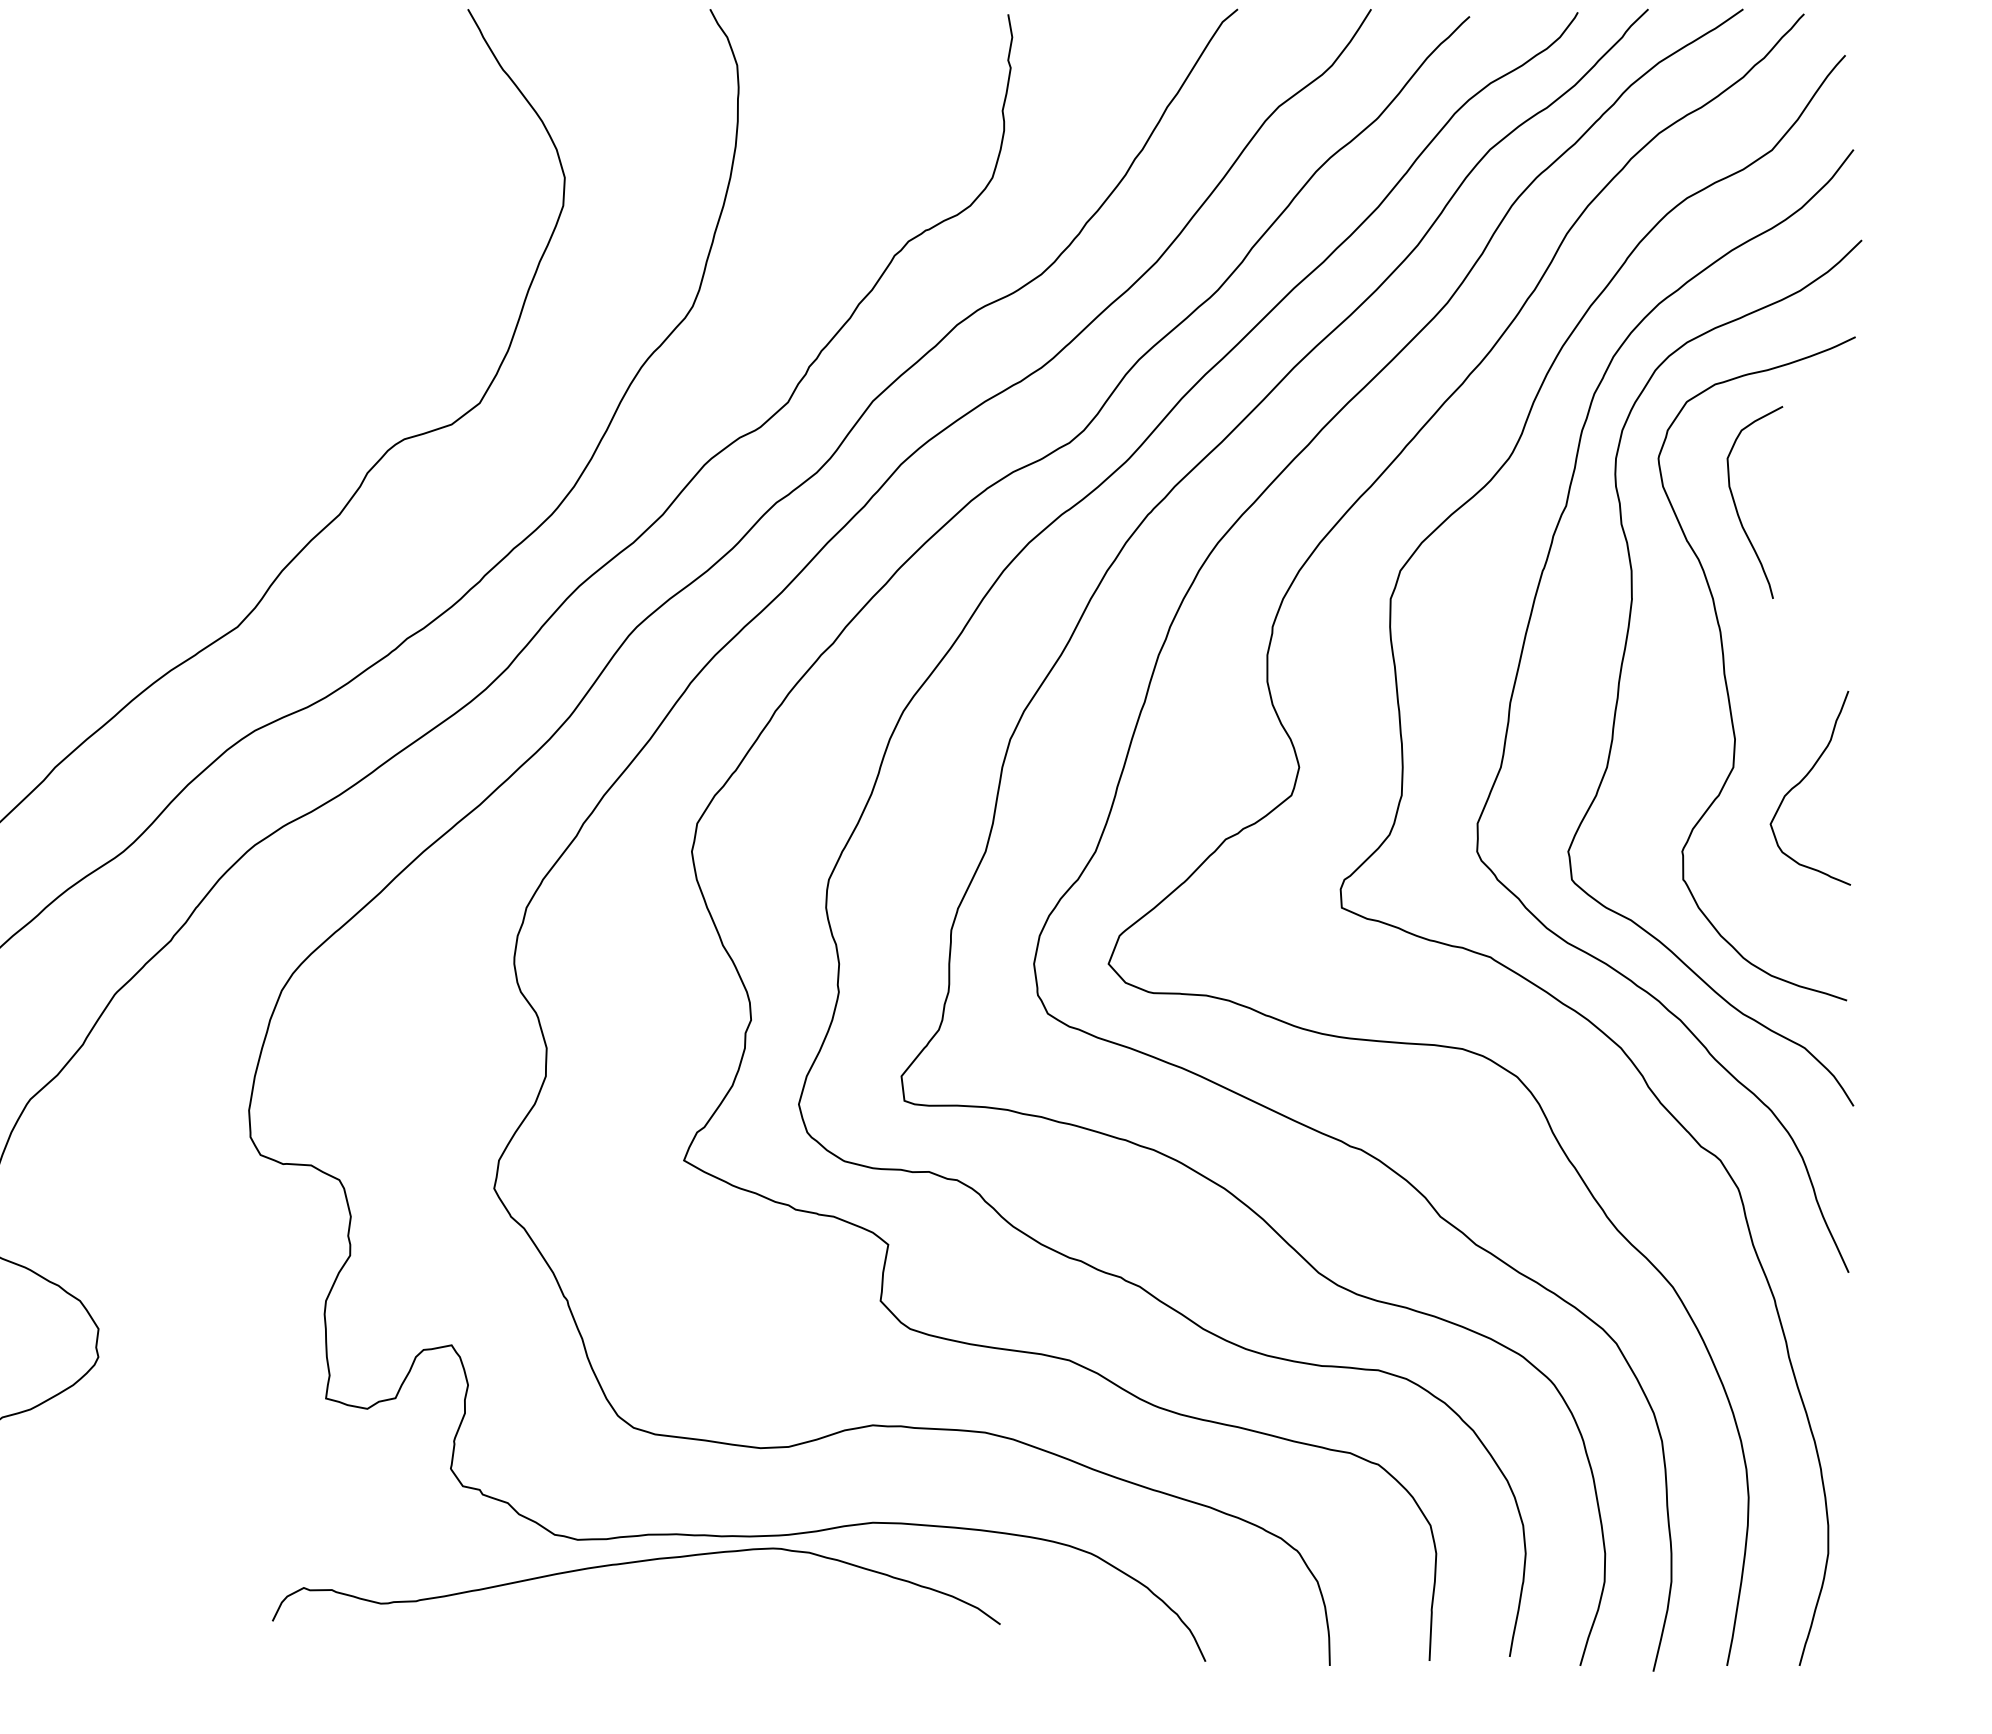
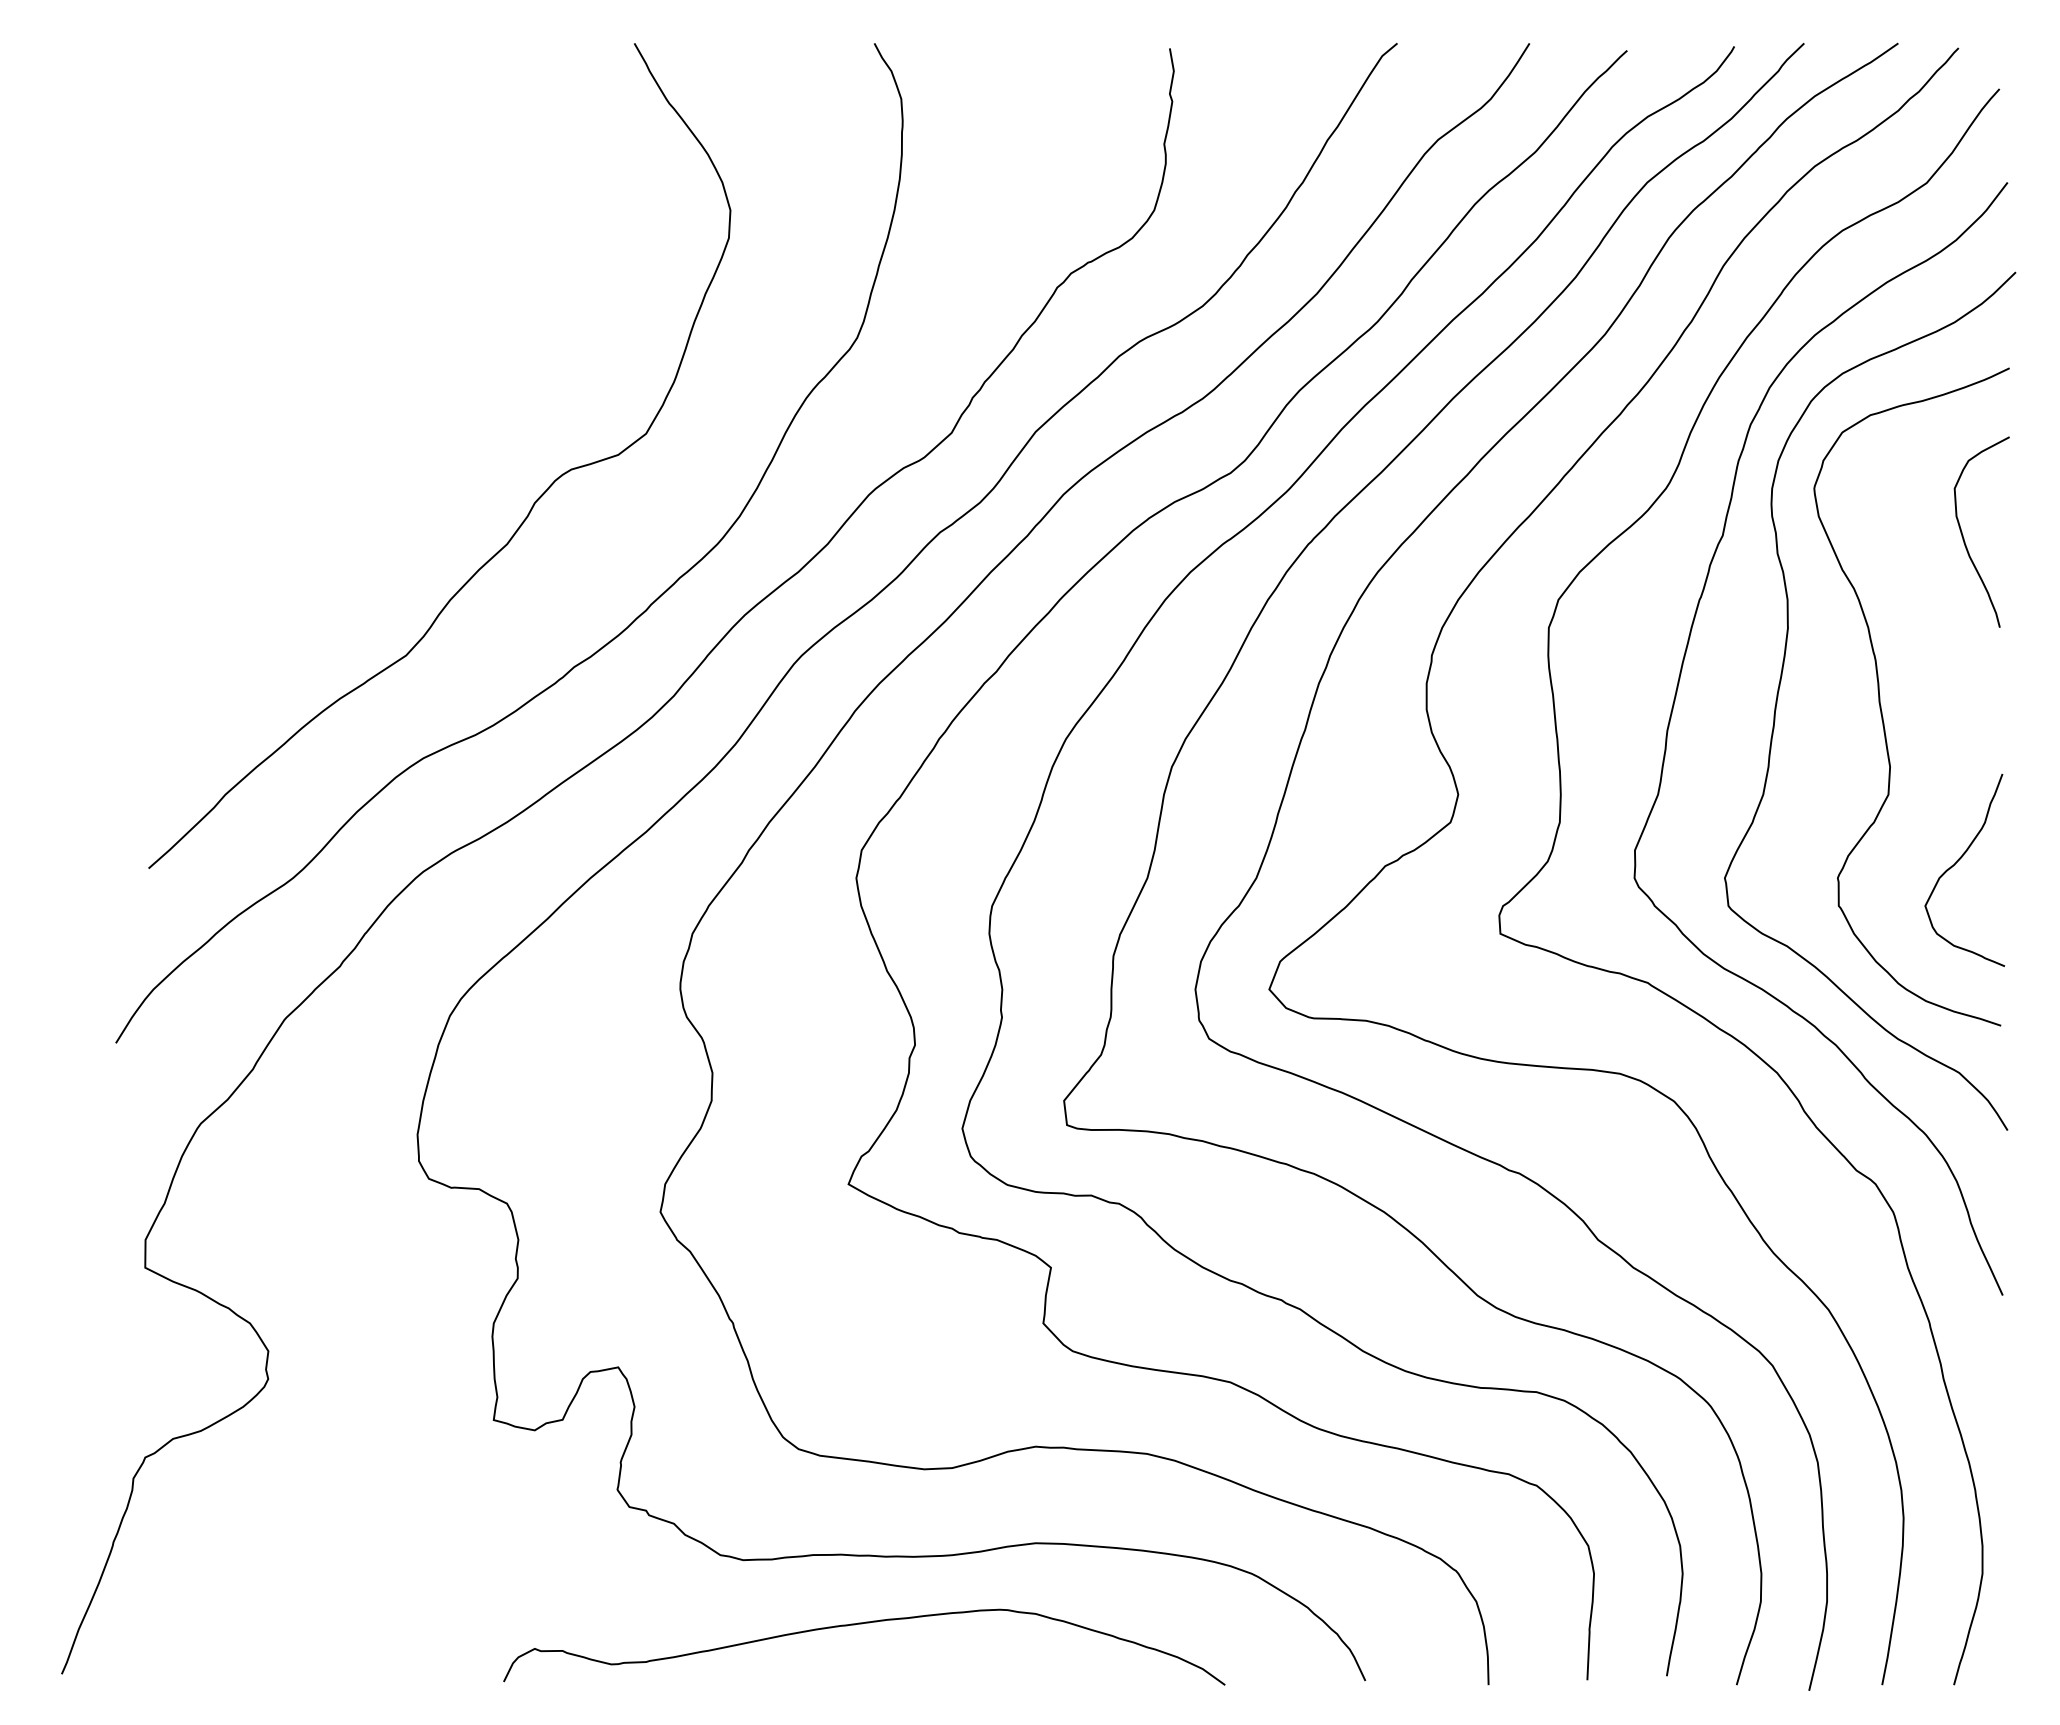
curve: (1737, 508) -> (1964, 538), moved
curve: (1803, 780) -> (1957, 862), moved
curve: (634, 1563) -> (862, 1624), moved

